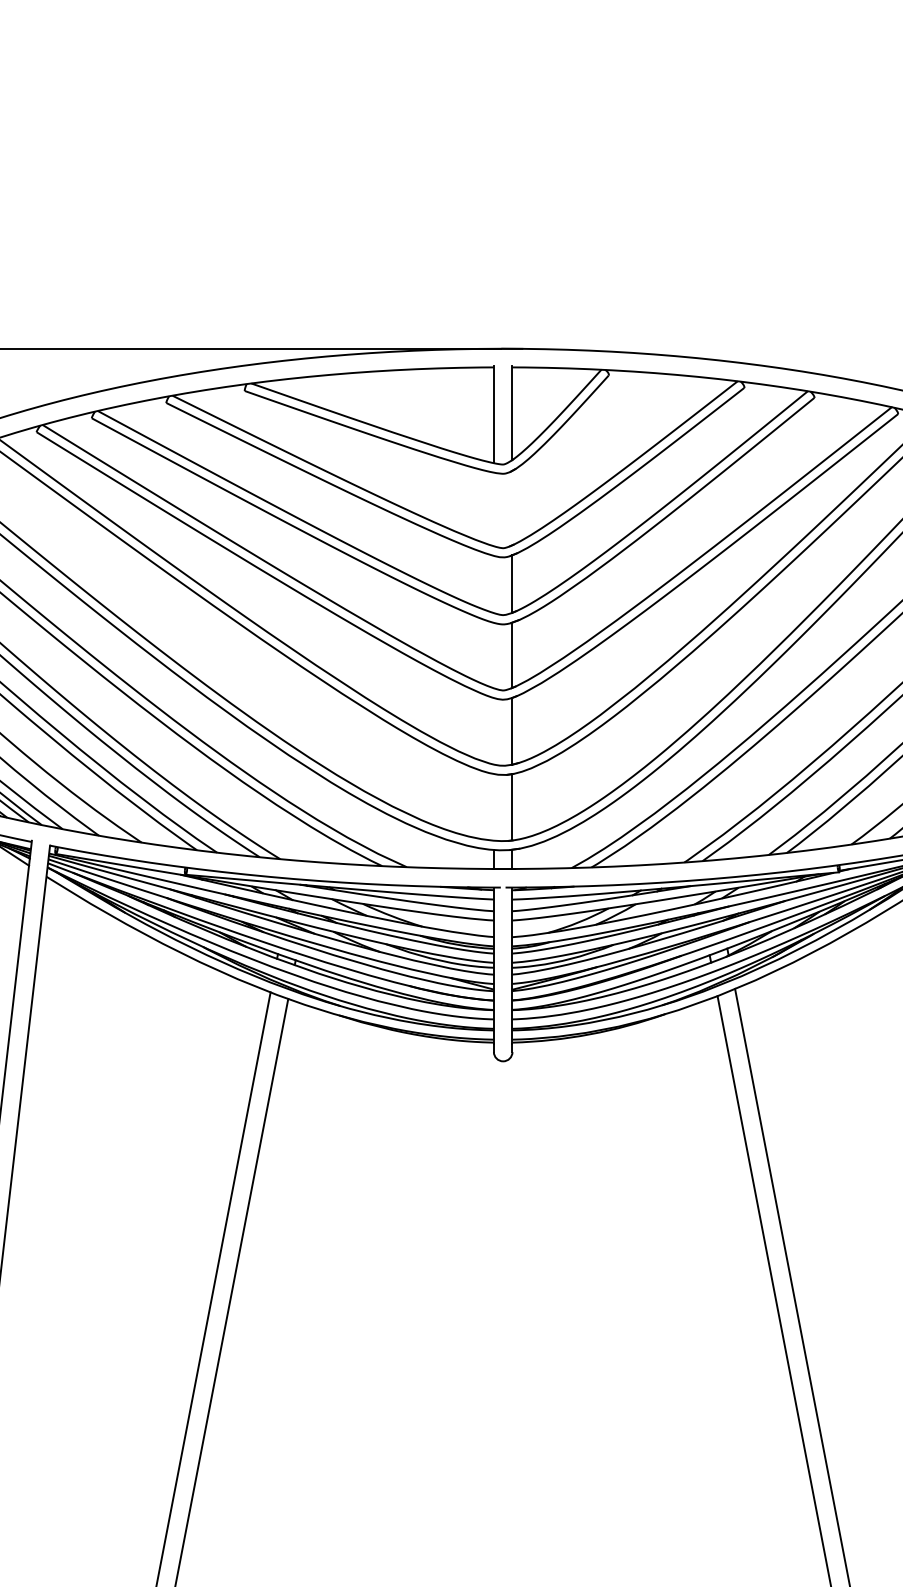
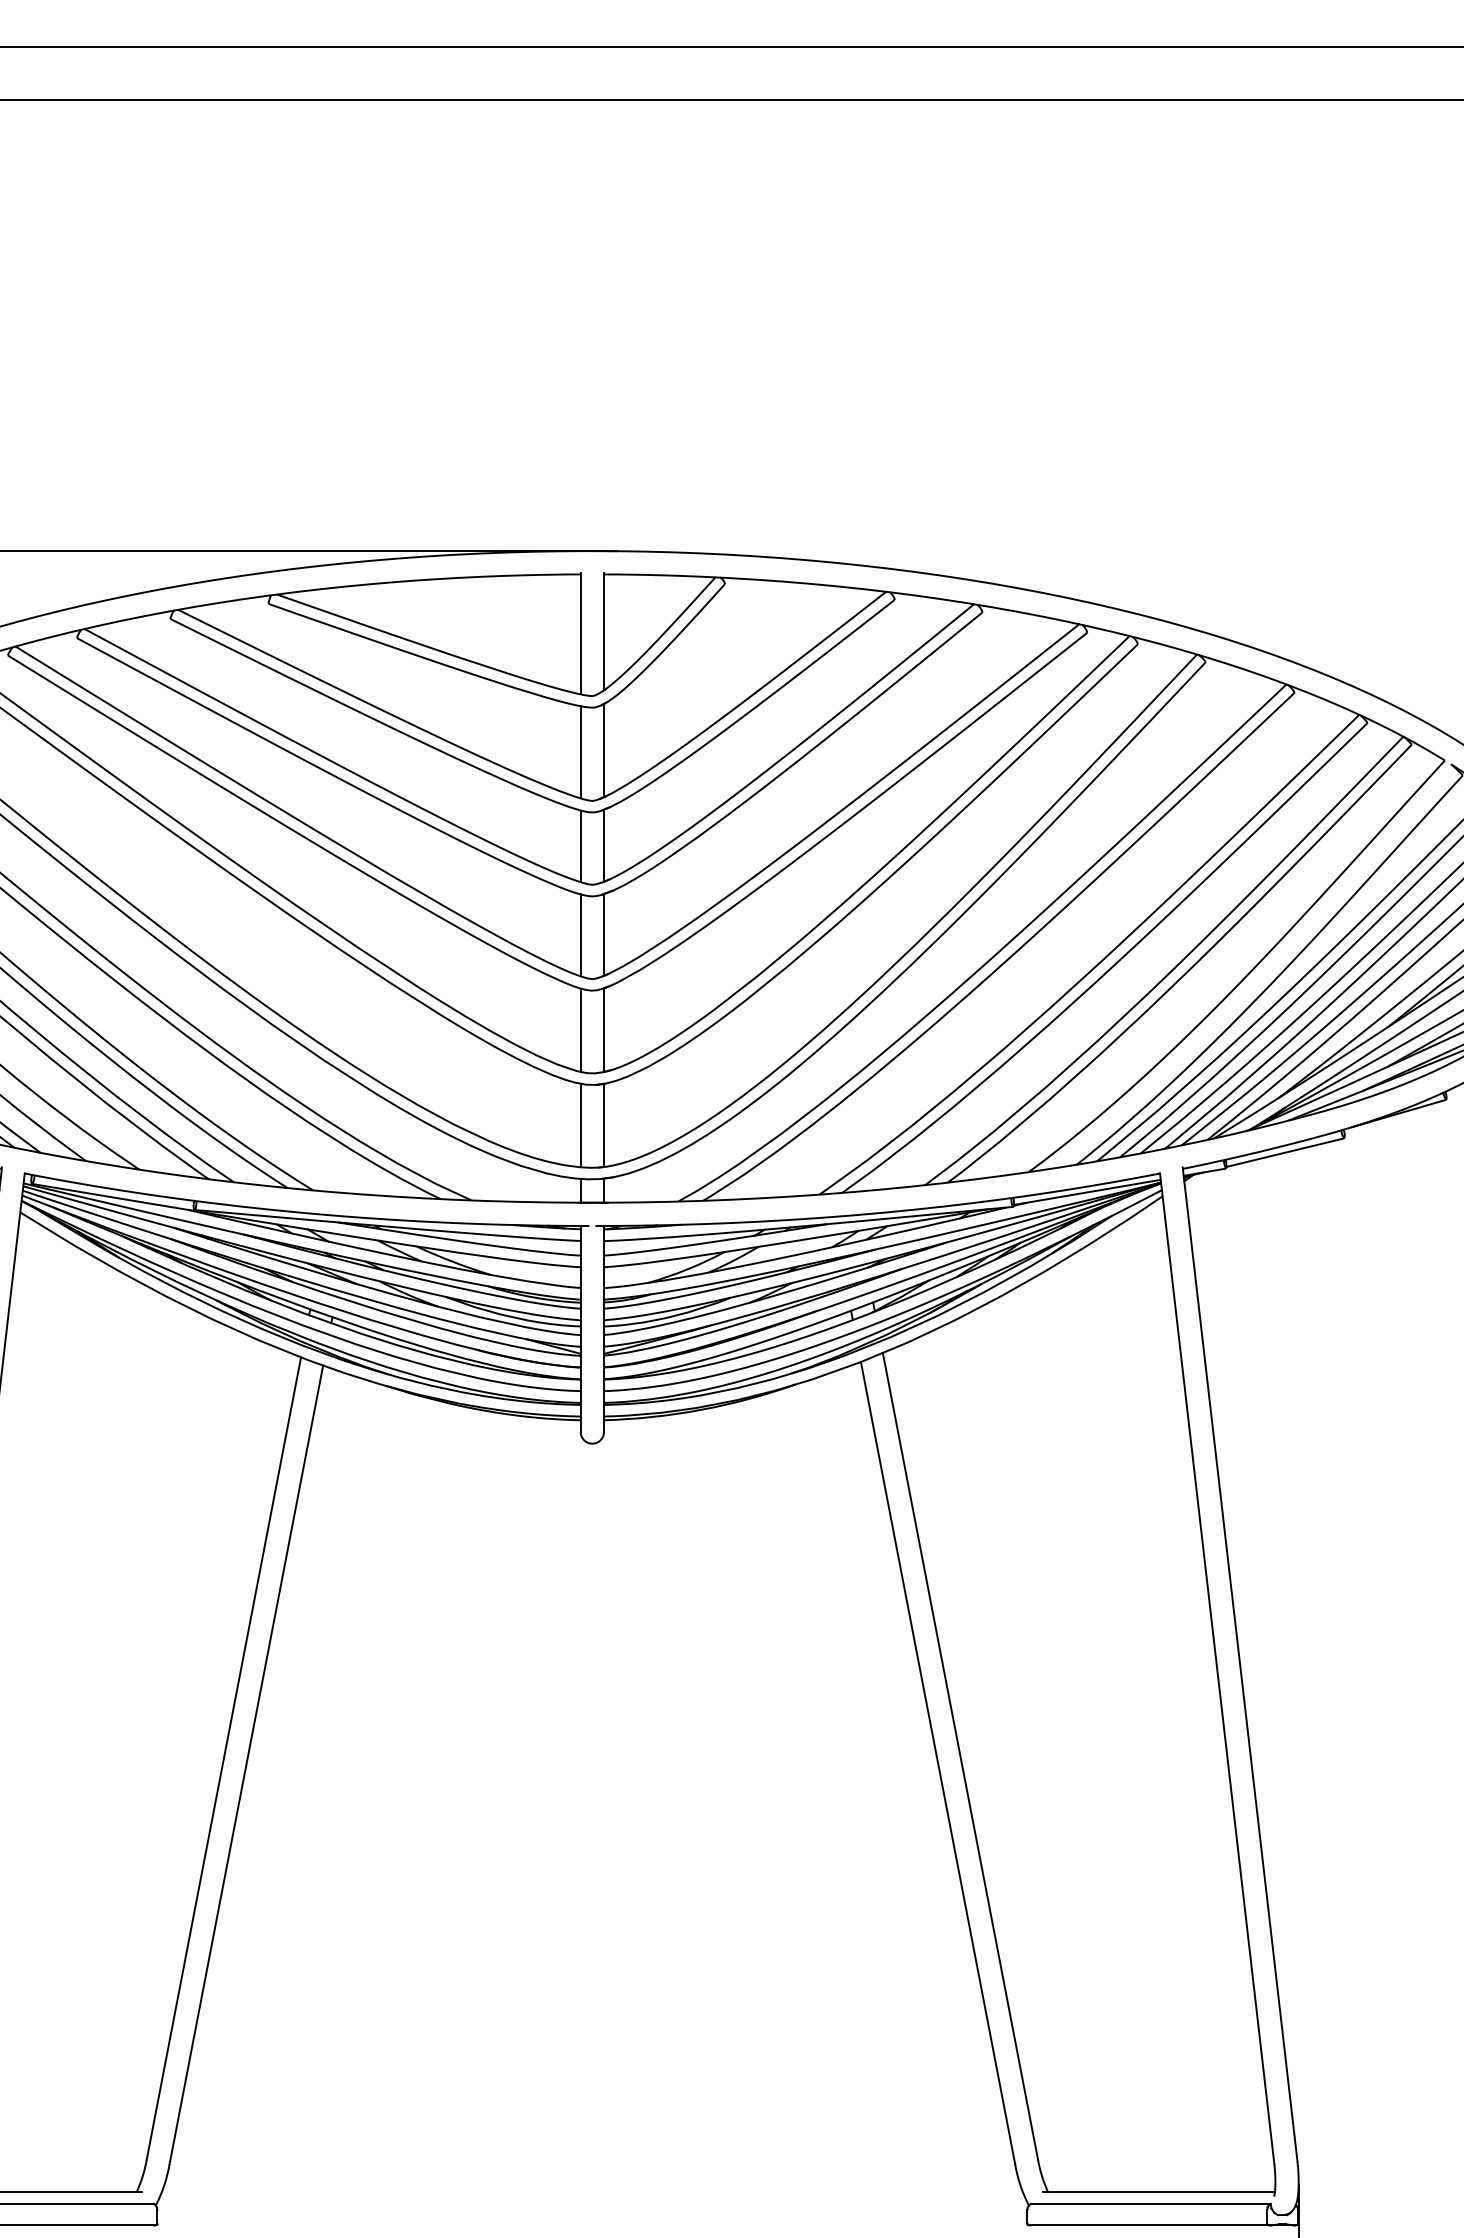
line: (512, 507) -> (604, 750), added
line: (493, 509) -> (580, 752), added
line: (493, 584) -> (580, 846), added
line: (493, 655) -> (580, 935), added
line: (493, 730) -> (580, 1029), added
line: (493, 807) -> (580, 1125), added

